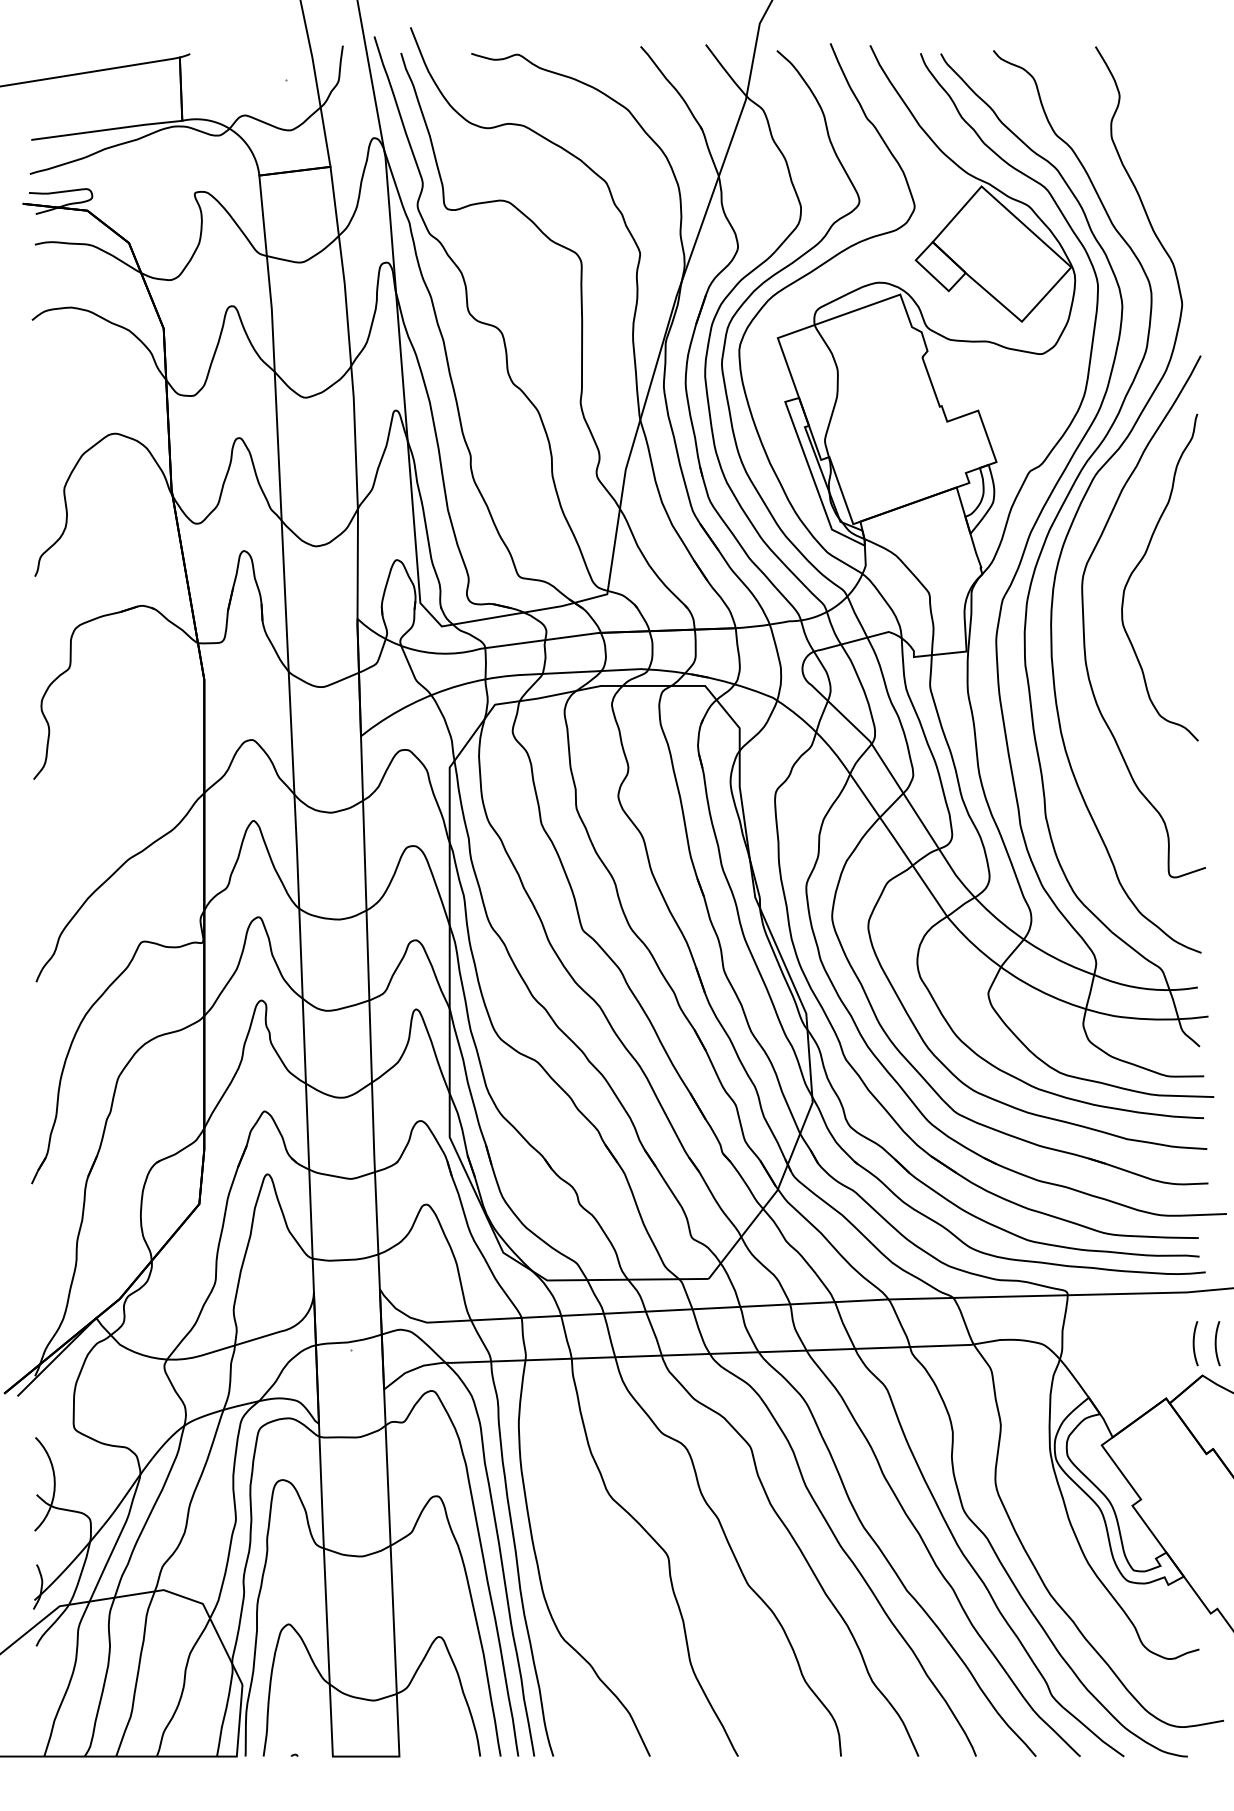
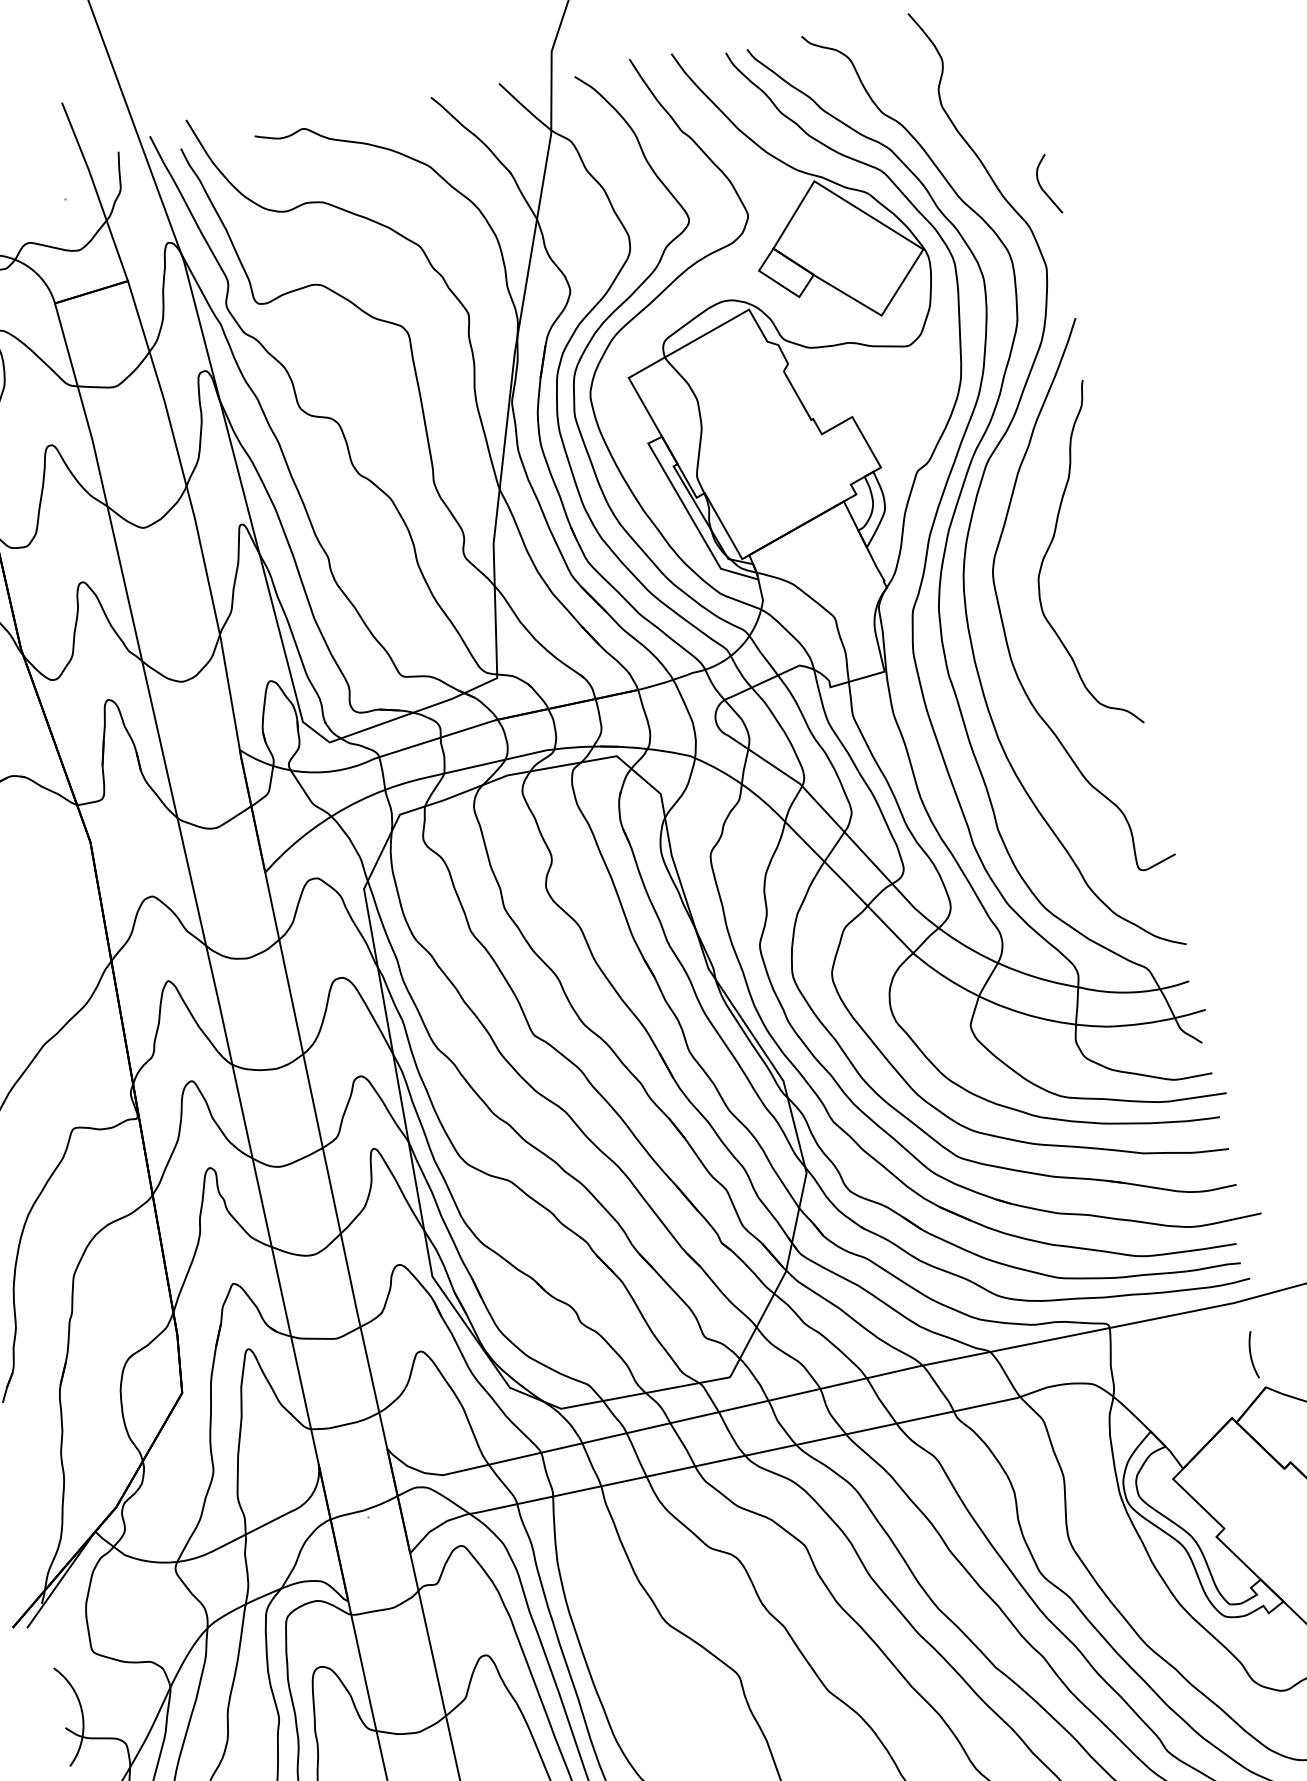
curve: (1191, 229) -> (1042, 187), added
curve: (1216, 1343) -> (1274, 1351), removed

